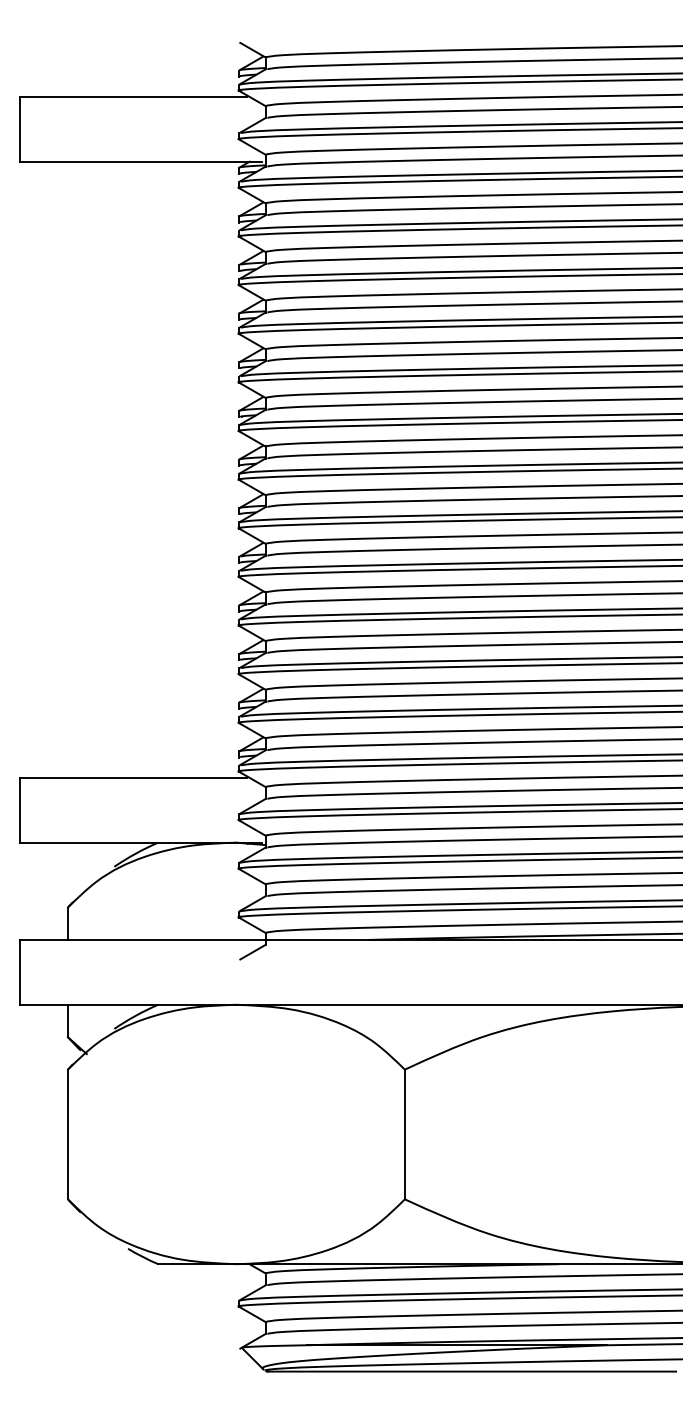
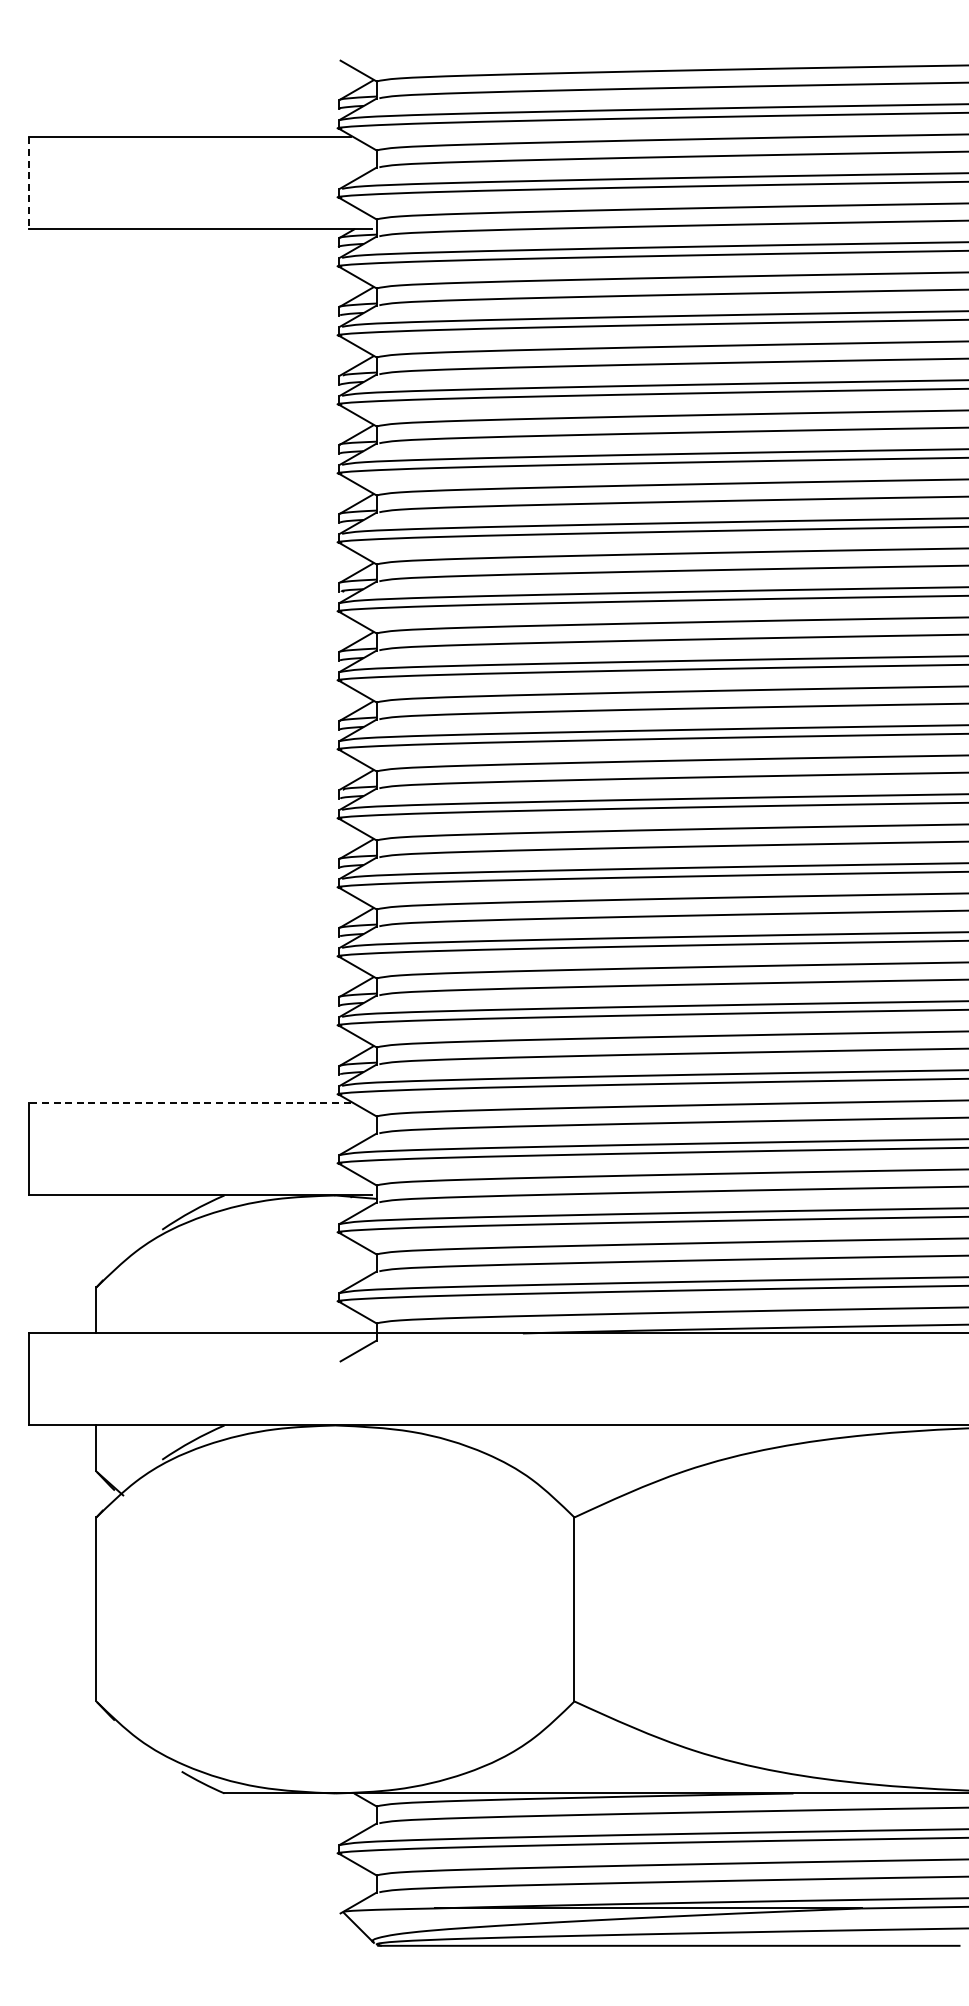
line: (20, 129) -> (28, 183), solid -> dashed
line: (133, 777) -> (189, 1103), solid -> dashed

